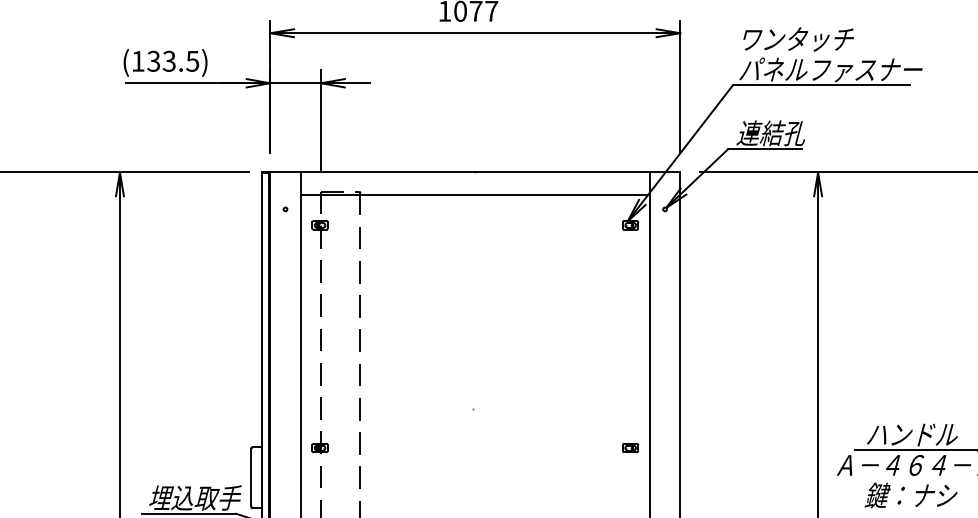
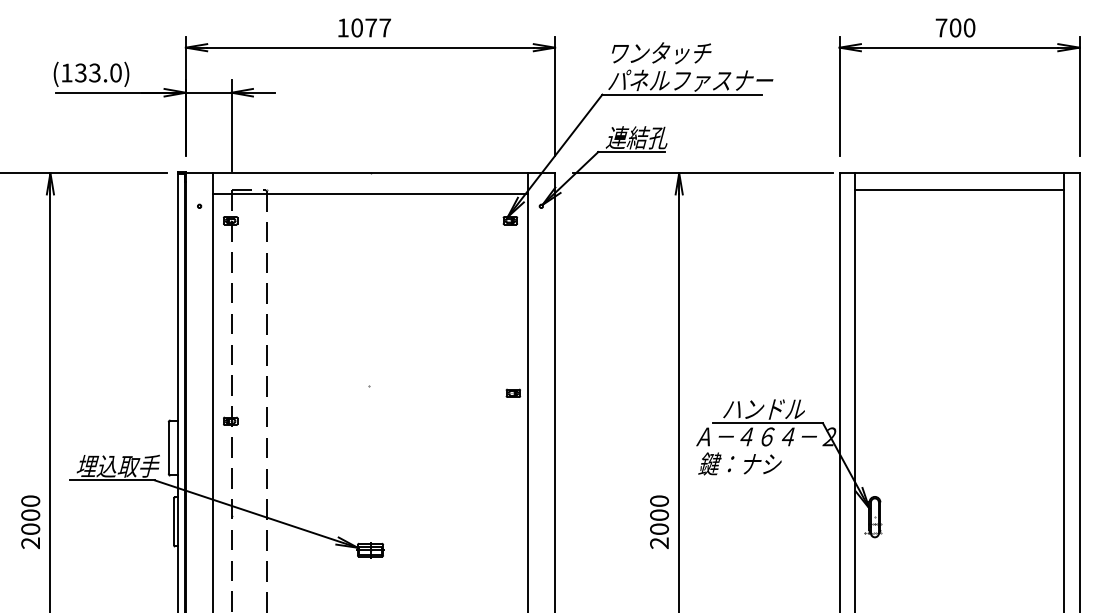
text: (192, 60) -> (115, 72), (133.5) -> (133.0)
part: (630, 447) -> (513, 392), moved
text: (910, 494) -> (739, 463), moved

